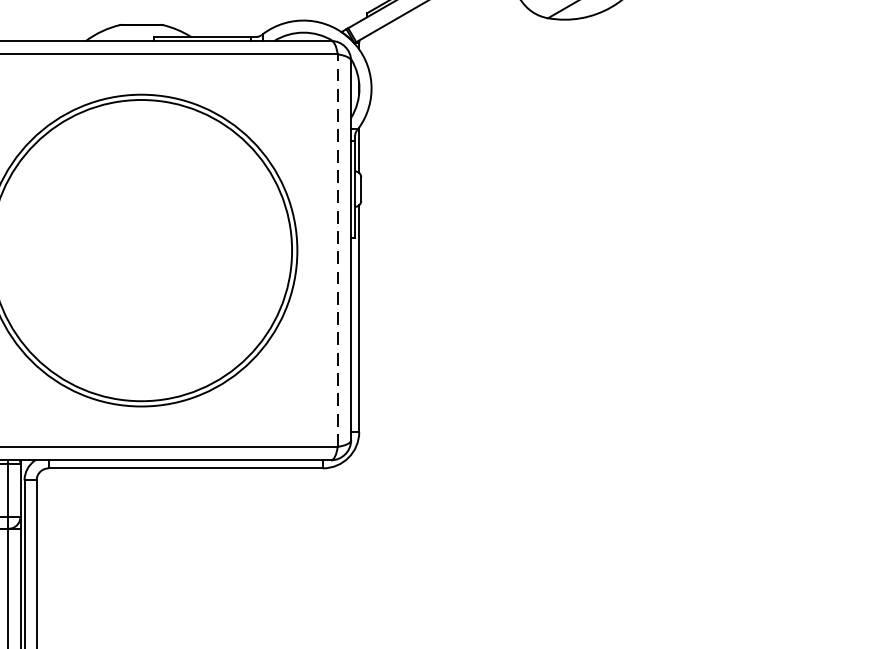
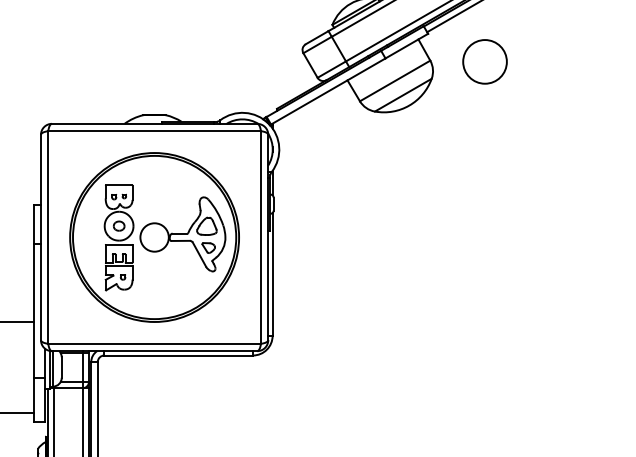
part: (159, 250) -> (164, 237), added
line: (336, 250) -> (260, 237), dashed -> solid

